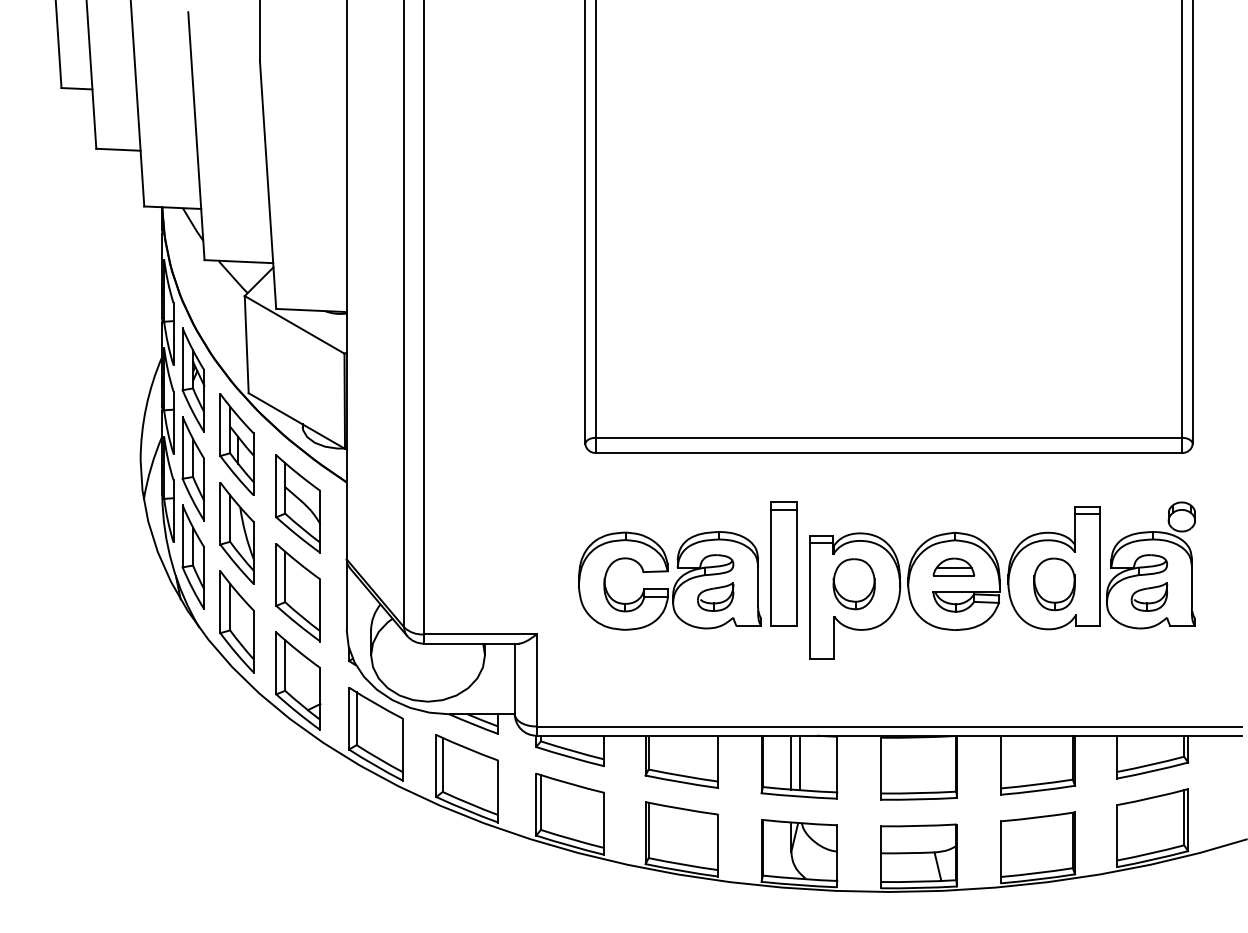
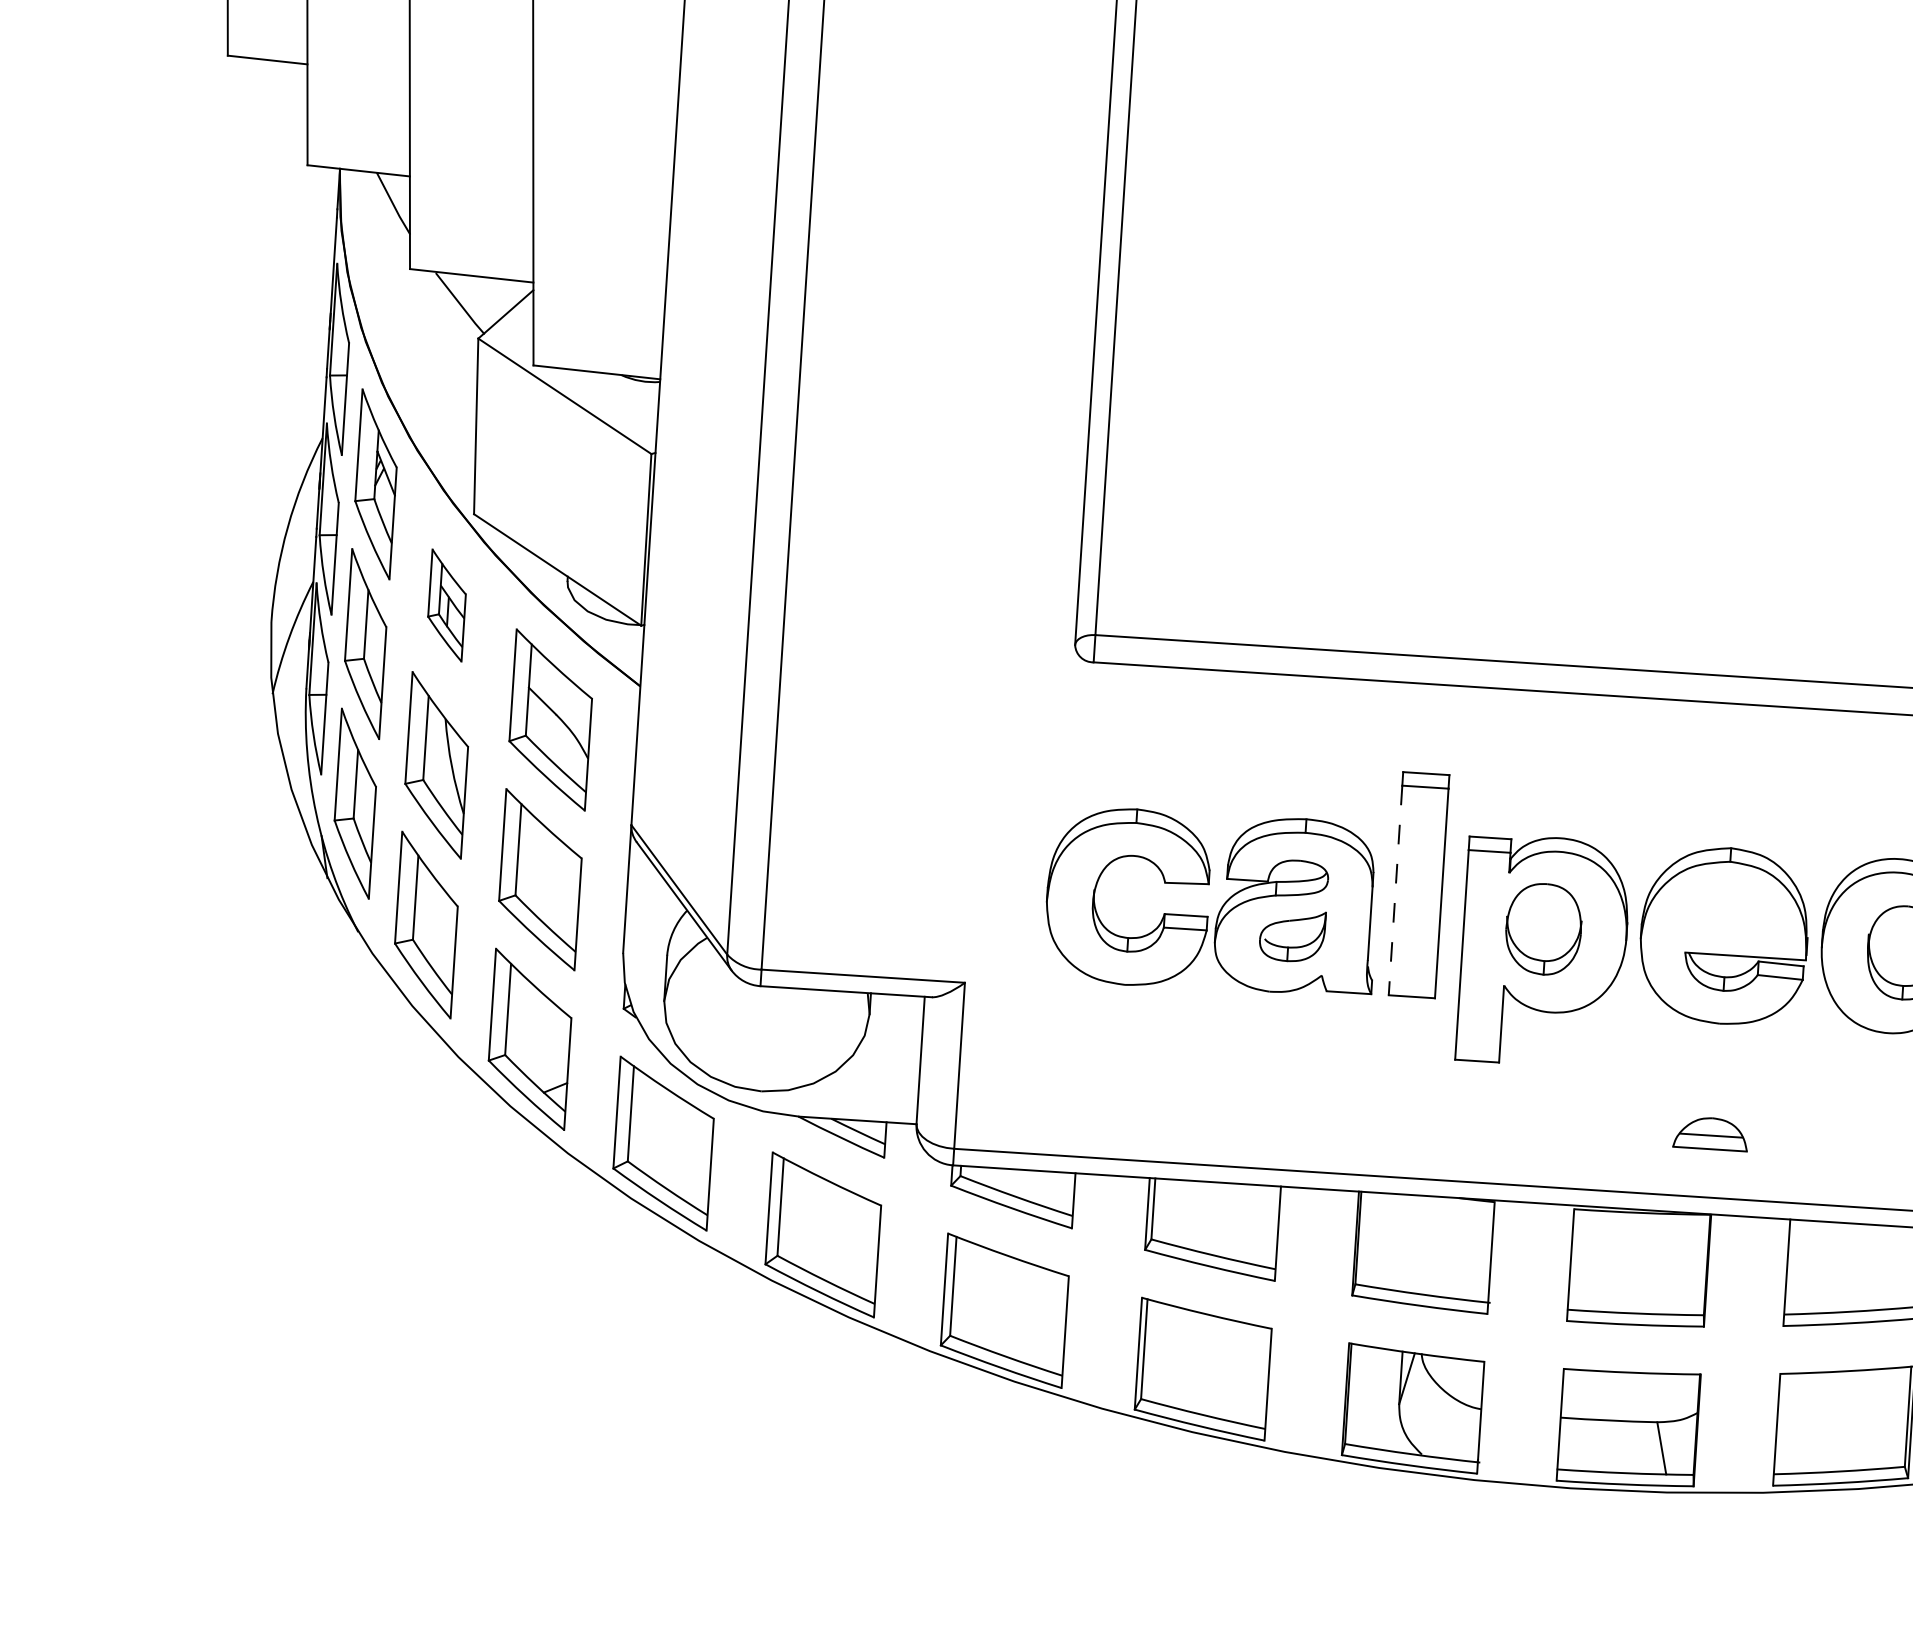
part: (236, 444) -> (446, 605), size x0.6
part: (953, 566) -> (1710, 1132), moved
line: (771, 568) -> (1396, 891), solid -> dashed
line: (791, 762) -> (1409, 1243), removed
line: (800, 762) -> (1426, 1244), removed

